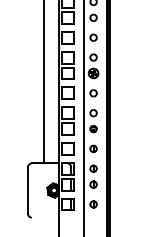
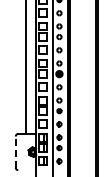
line: (27, 191) -> (15, 152), solid -> dashed

